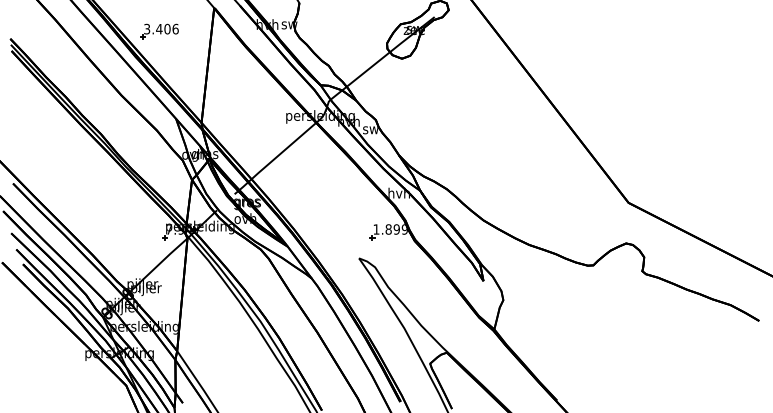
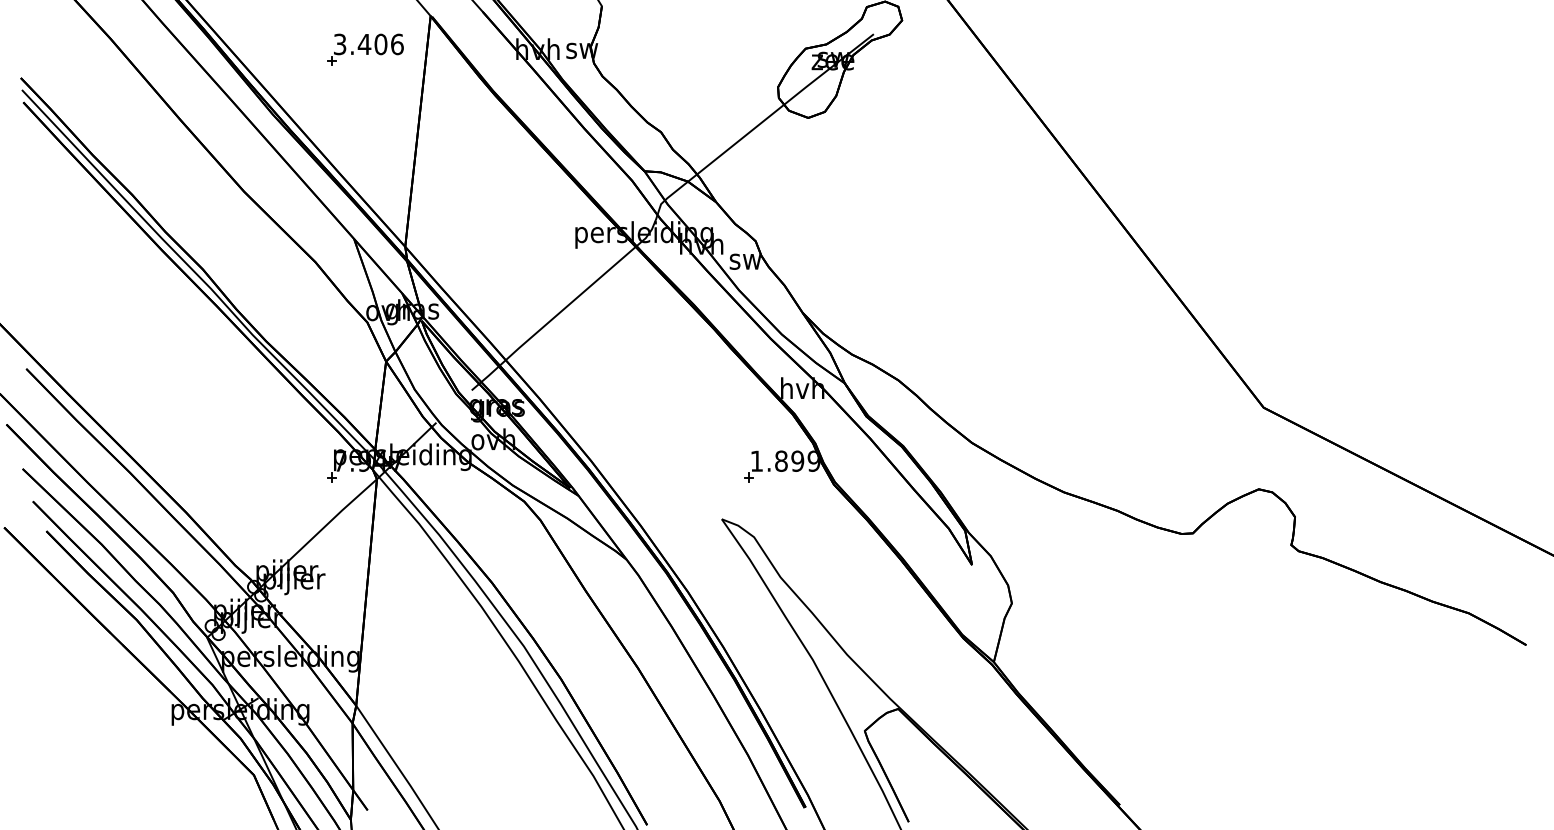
part: (159, 31) -> (364, 49), moved

